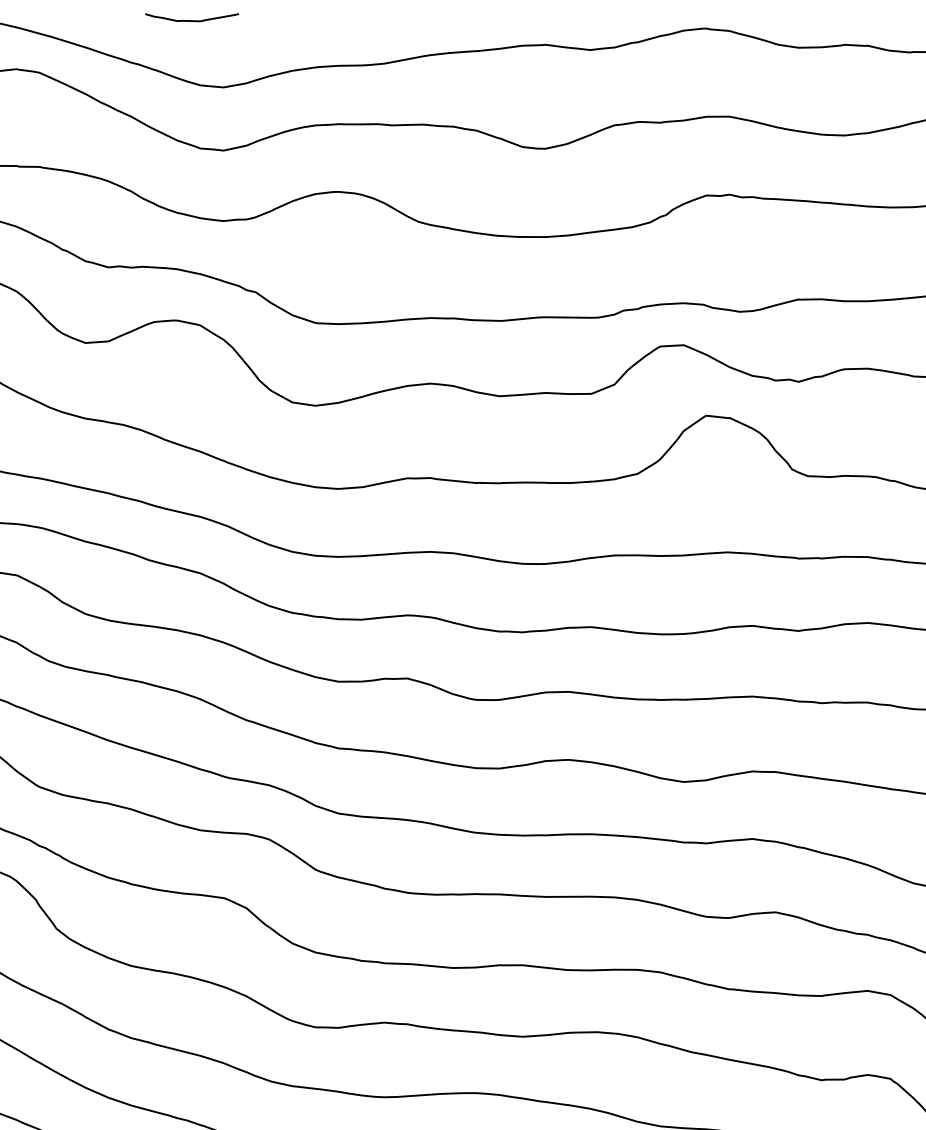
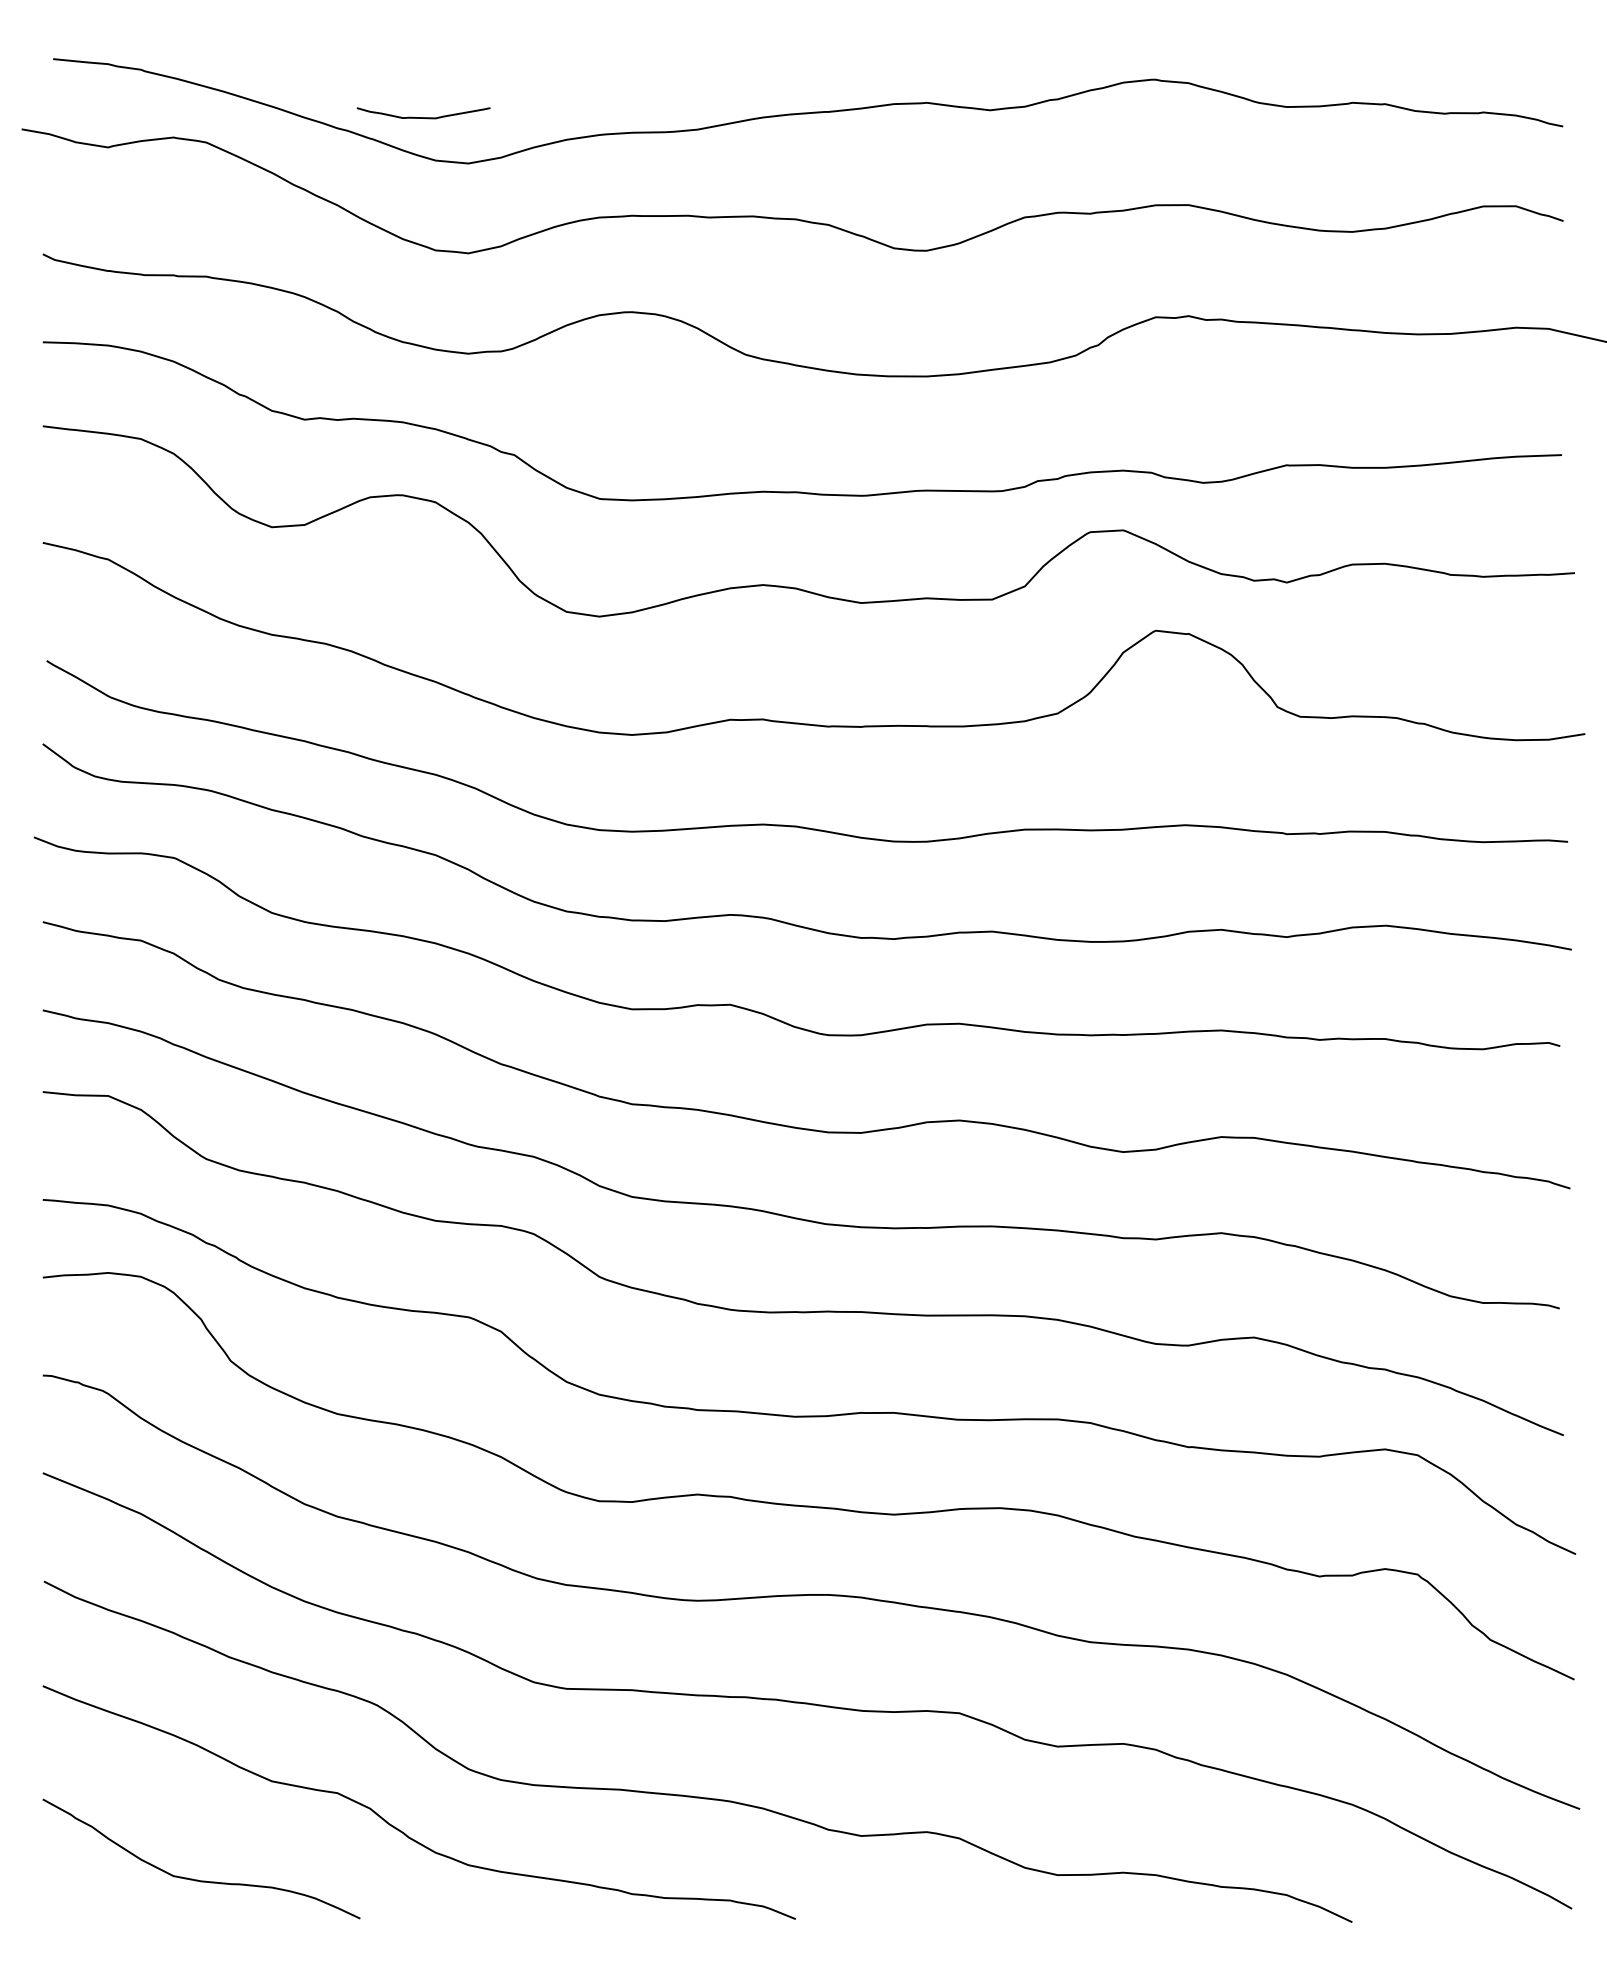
curve: (191, 20) -> (423, 117), moved

